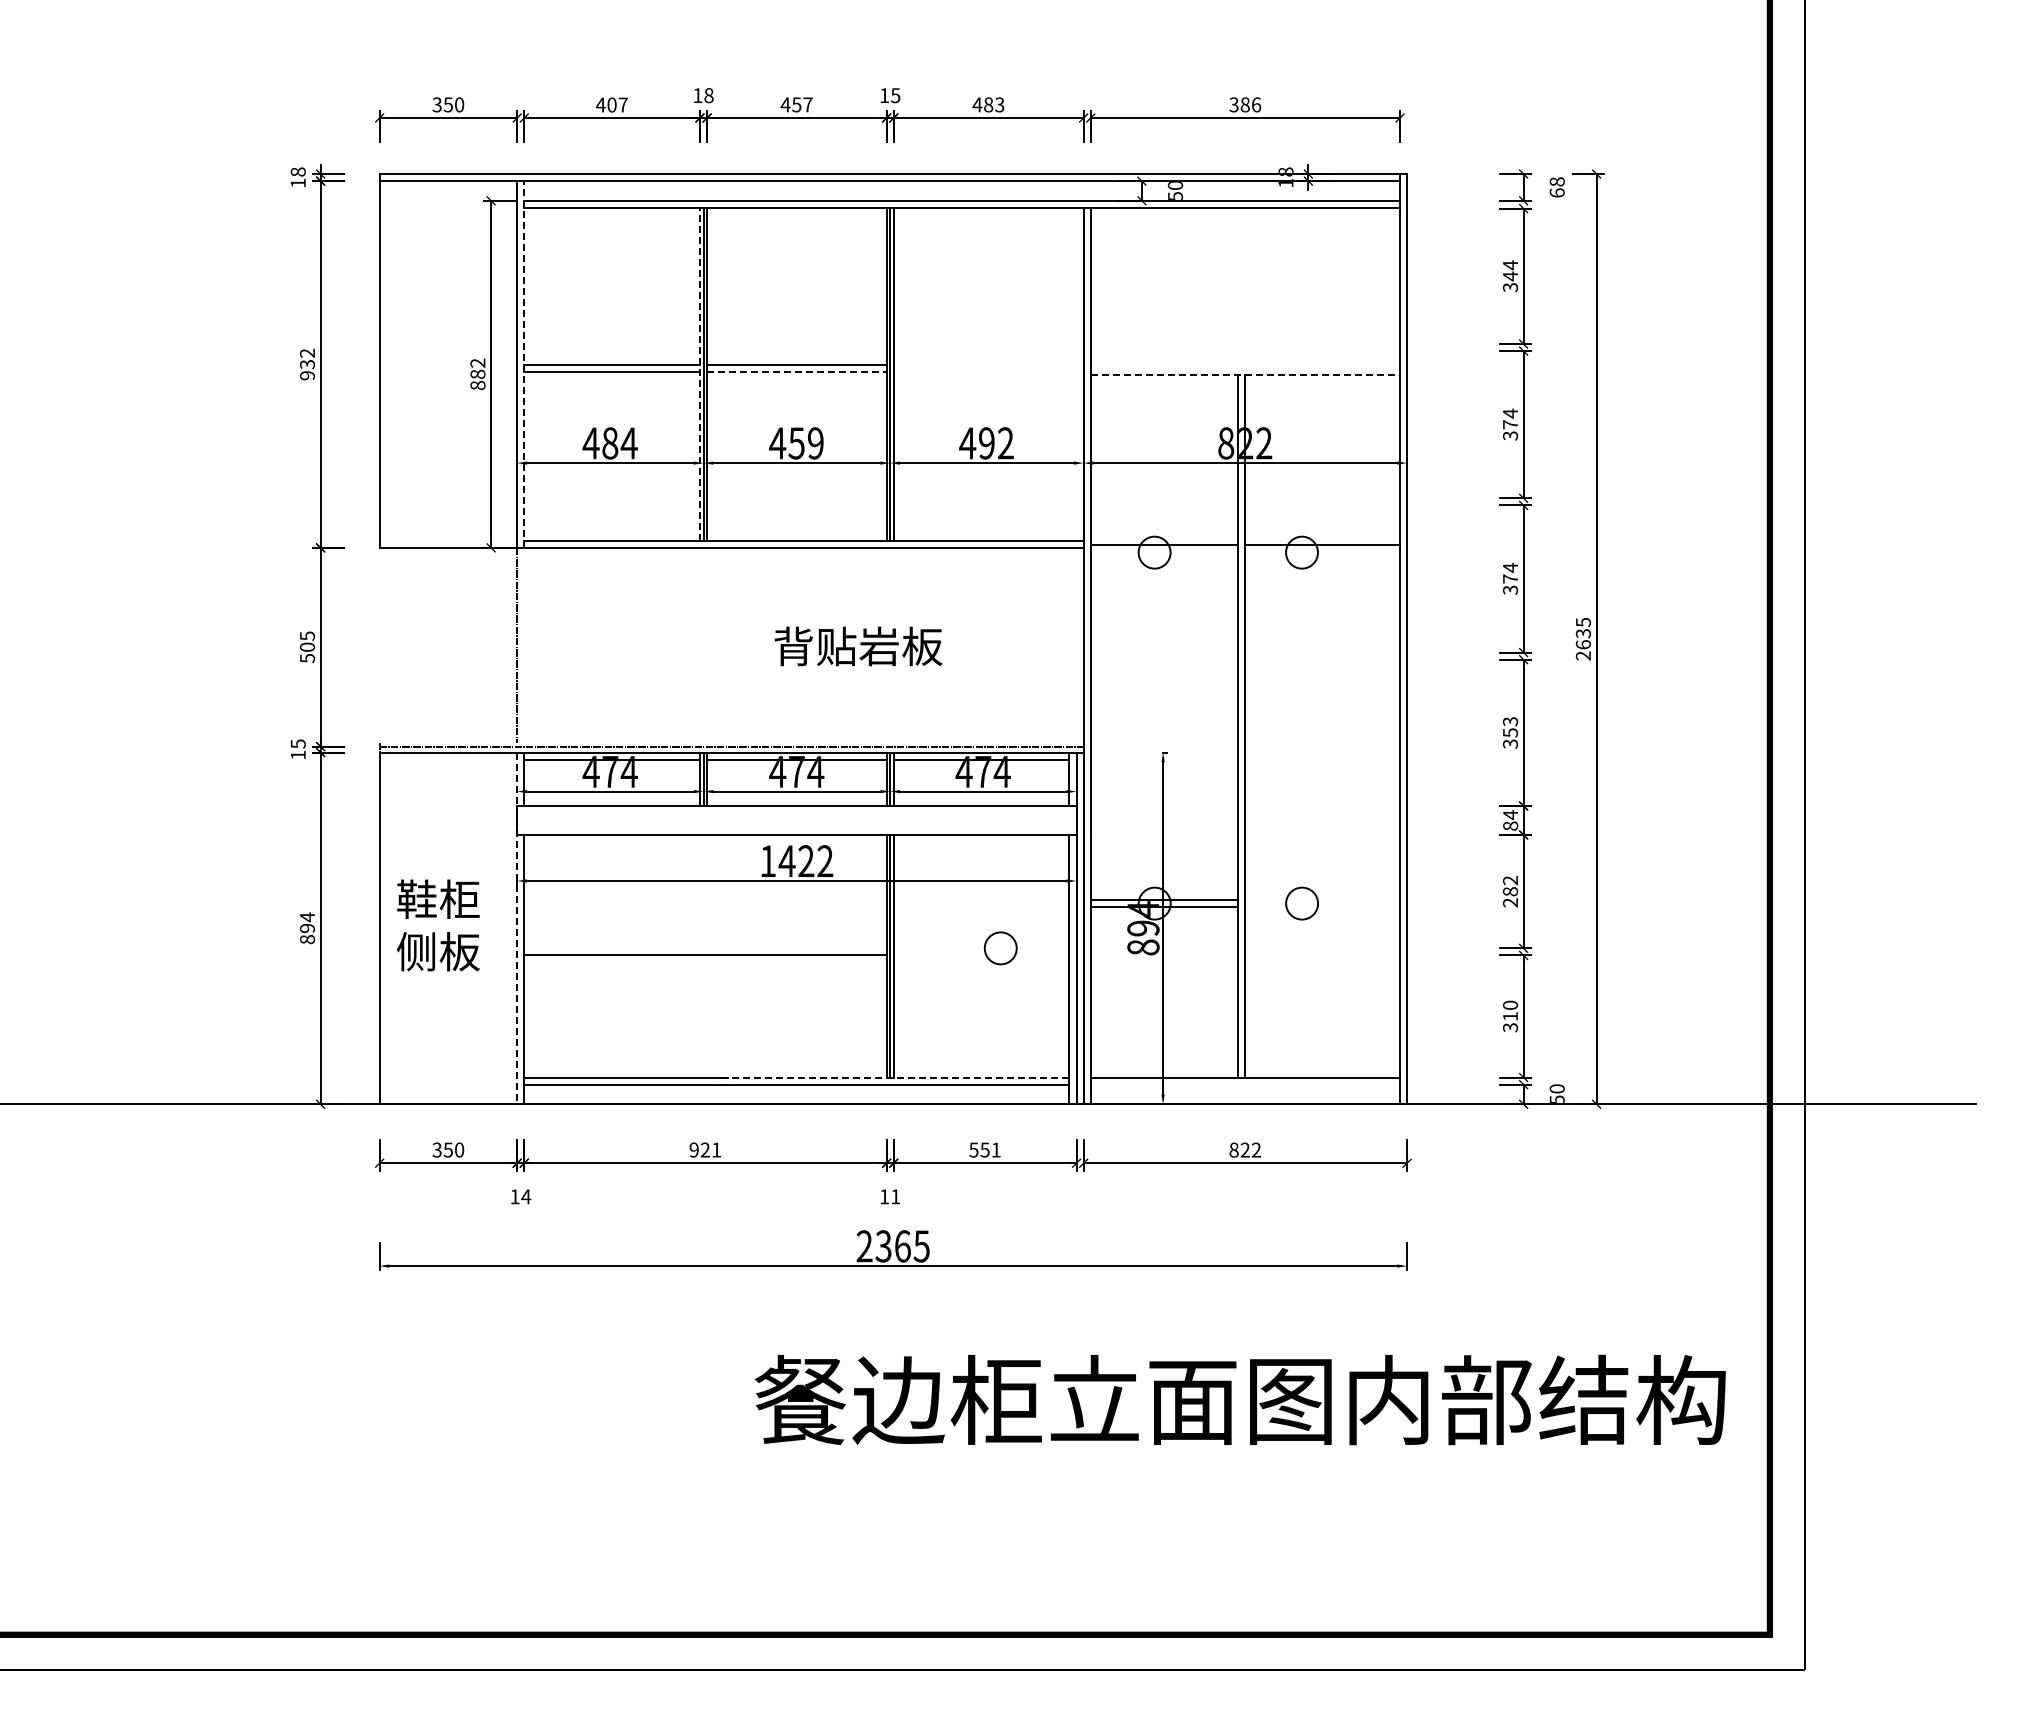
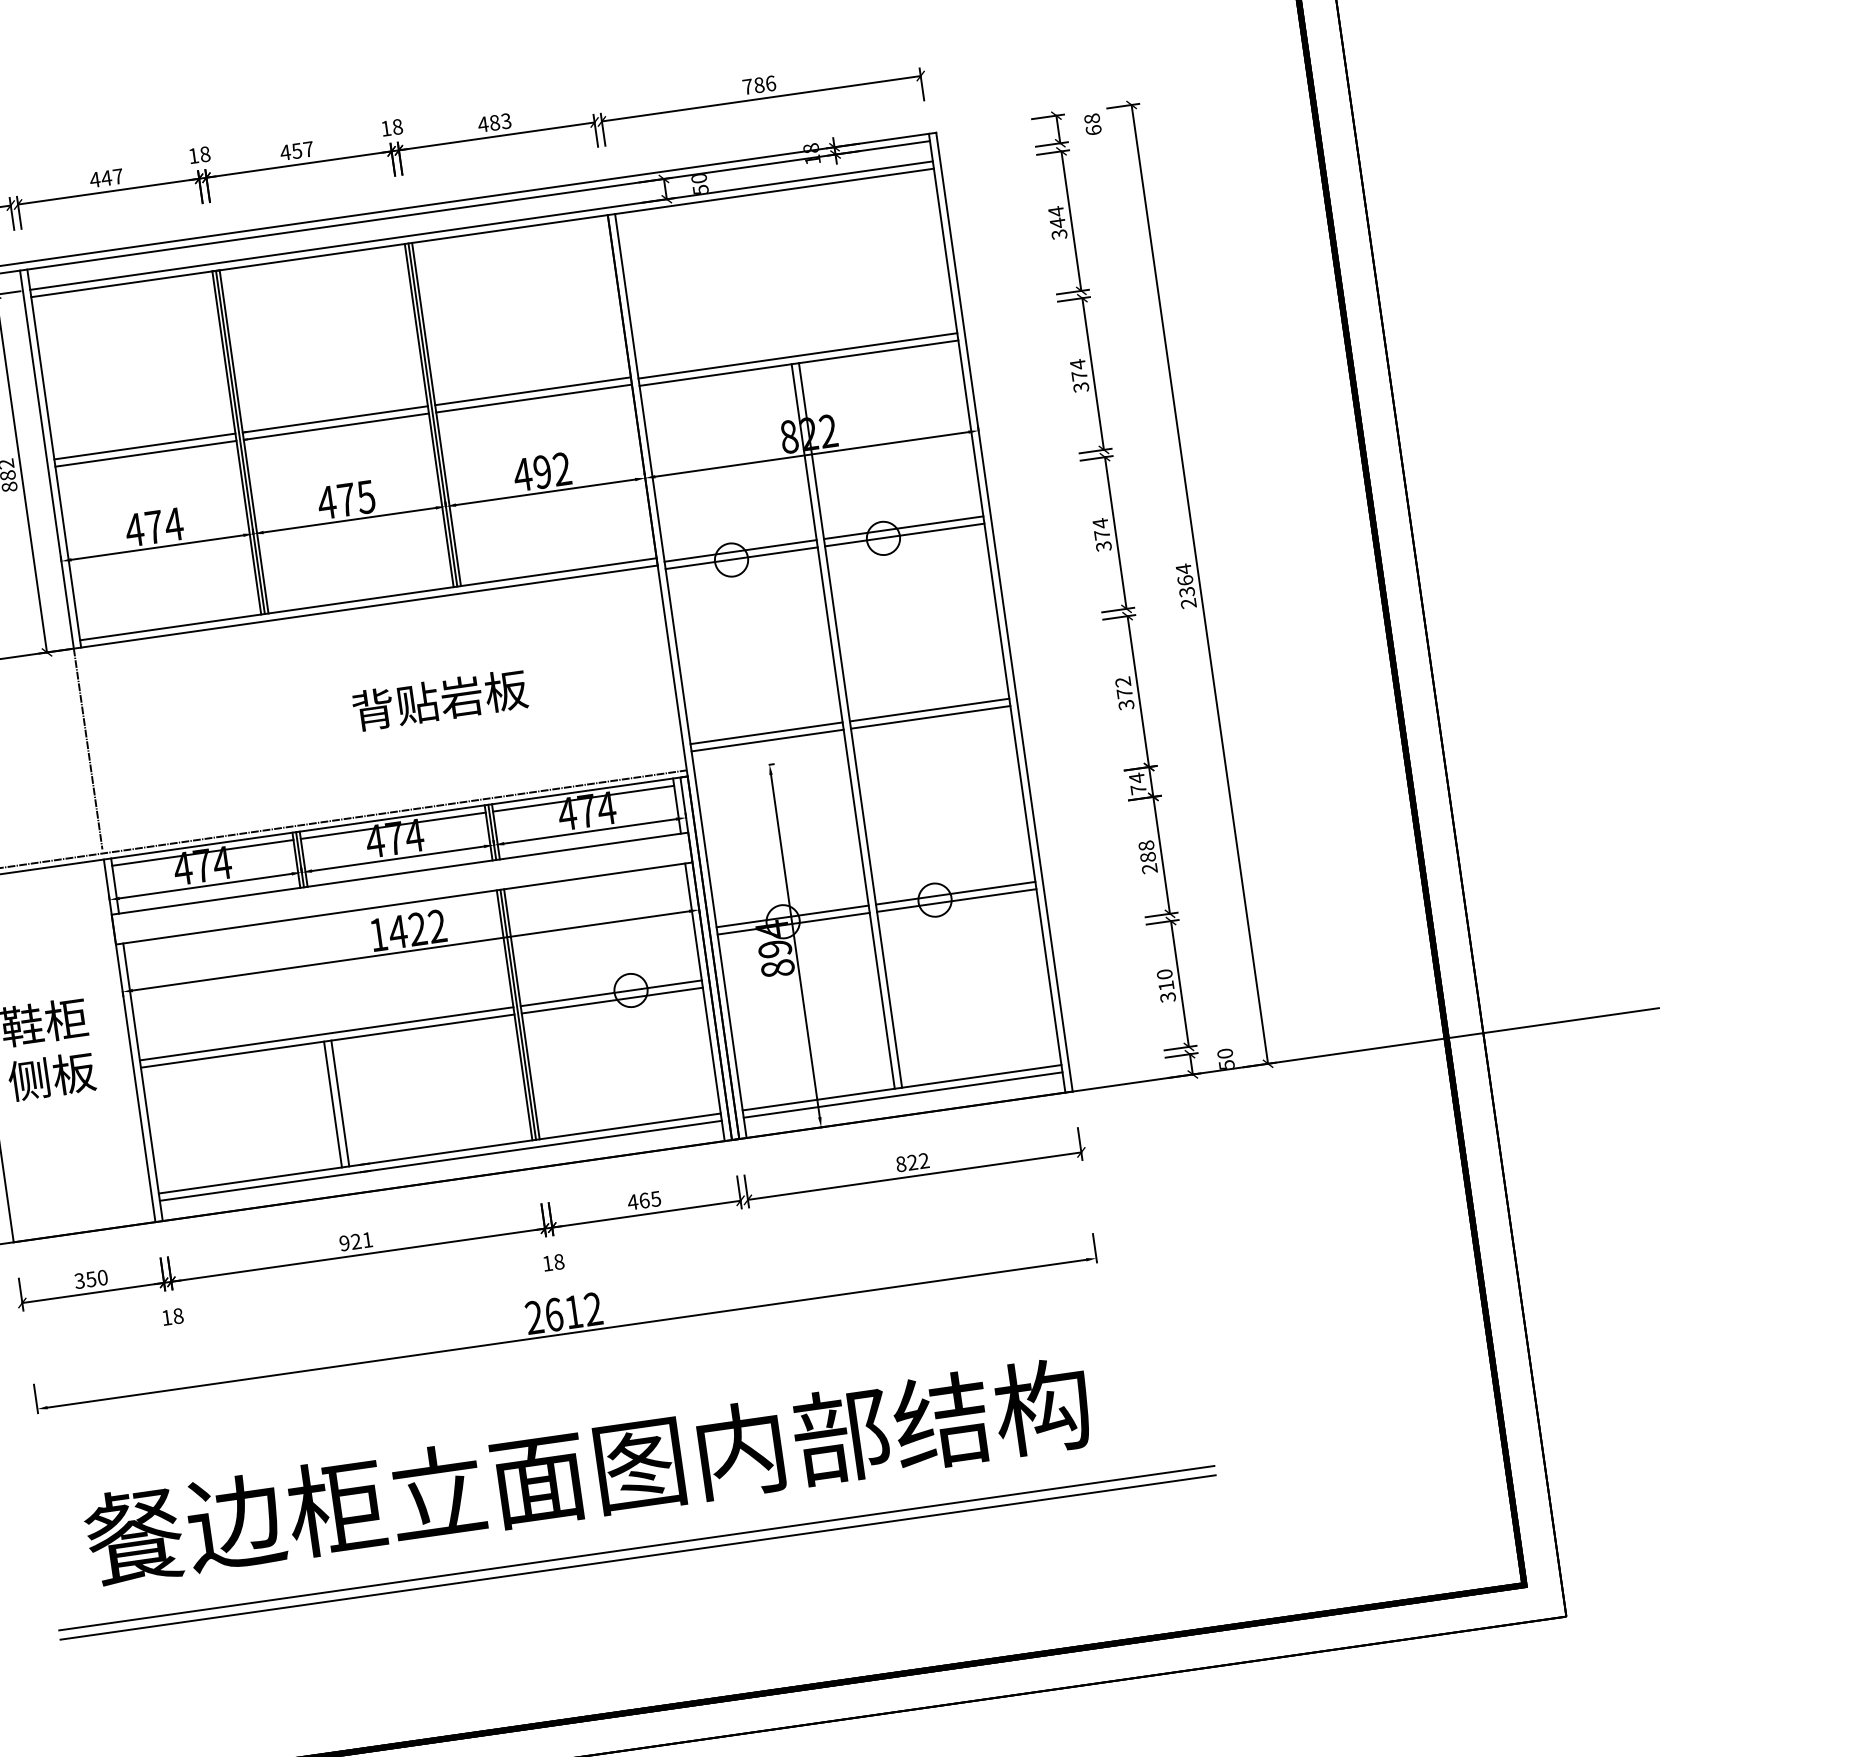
text: (895, 95) -> (397, 126), 15 -> 18
text: (612, 104) -> (107, 177), 407 -> 447
text: (1233, 104) -> (747, 86), 386 -> 786
line: (524, 364) -> (54, 458), dashed -> solid
line: (988, 365) -> (532, 391), added
line: (1245, 367) -> (798, 355), added
line: (796, 372) -> (336, 426), dashed -> solid
line: (988, 372) -> (533, 398), added
line: (699, 373) -> (236, 442), dashed -> solid
line: (1245, 374) -> (799, 363), dashed -> solid
text: (610, 443) -> (154, 527), 484 -> 474
text: (805, 443) -> (355, 498), 459 -> 475
line: (1164, 552) -> (741, 558), added
line: (1322, 552) -> (904, 535), added
text: (1582, 633) -> (1184, 580), 2635 -> 2364
line: (1164, 722) -> (766, 733), added
line: (1322, 722) -> (929, 710), added
text: (1510, 727) -> (1124, 688), 353 -> 372
line: (1164, 729) -> (767, 740), added
line: (1322, 729) -> (930, 717), added
text: (1510, 825) -> (1138, 789), 84 -> 74
text: (1510, 880) -> (1146, 845), 282 -> 288
line: (1322, 899) -> (955, 892), added
line: (1322, 906) -> (956, 900), added
line: (517, 928) -> (130, 1040), dashed -> solid
line: (705, 948) -> (326, 1033), added
line: (981, 948) -> (611, 993), added
line: (981, 955) -> (612, 1000), added
line: (701, 1016) -> (332, 1104), added
line: (709, 1016) -> (340, 1103), added
line: (893, 1077) -> (539, 1139), dashed -> solid
line: (1245, 1084) -> (903, 1094), added
text: (984, 1149) -> (643, 1200), 551 -> 465
text: (526, 1196) -> (178, 1315), 14 -> 18
text: (895, 1196) -> (558, 1261), 11 -> 18
text: (902, 1246) -> (573, 1312), 2365 -> 2612
text: (1239, 1399) -> (586, 1471), moved
line: (930, 1479) -> (636, 1548), added
line: (930, 1488) -> (637, 1557), added

